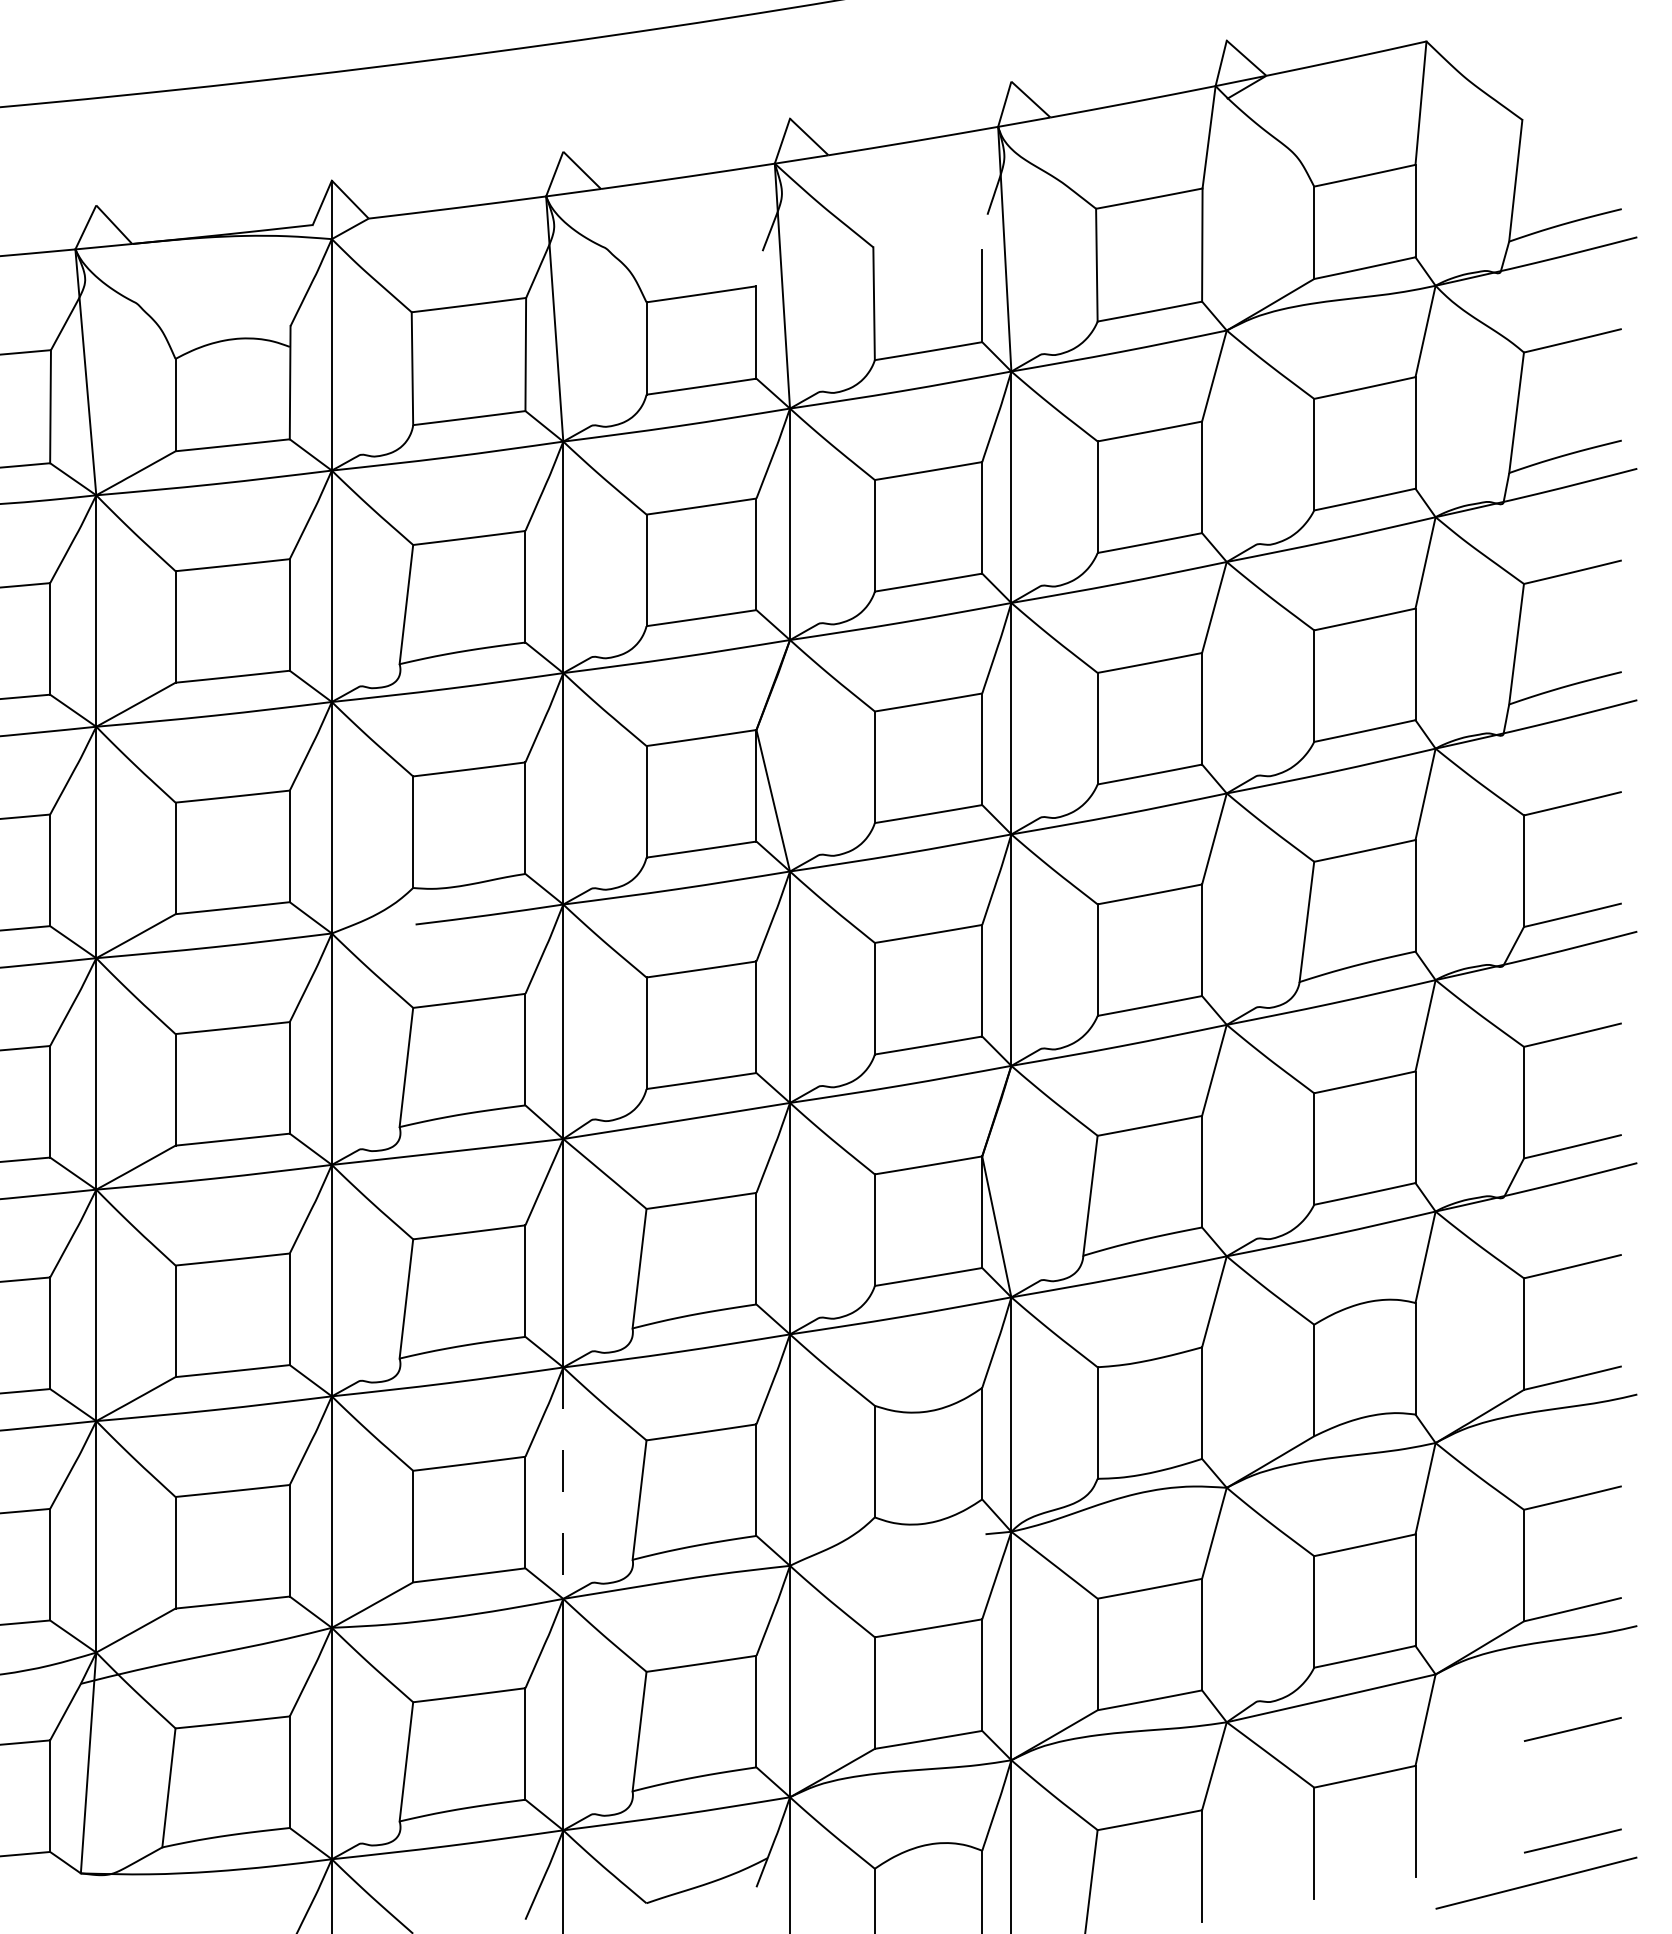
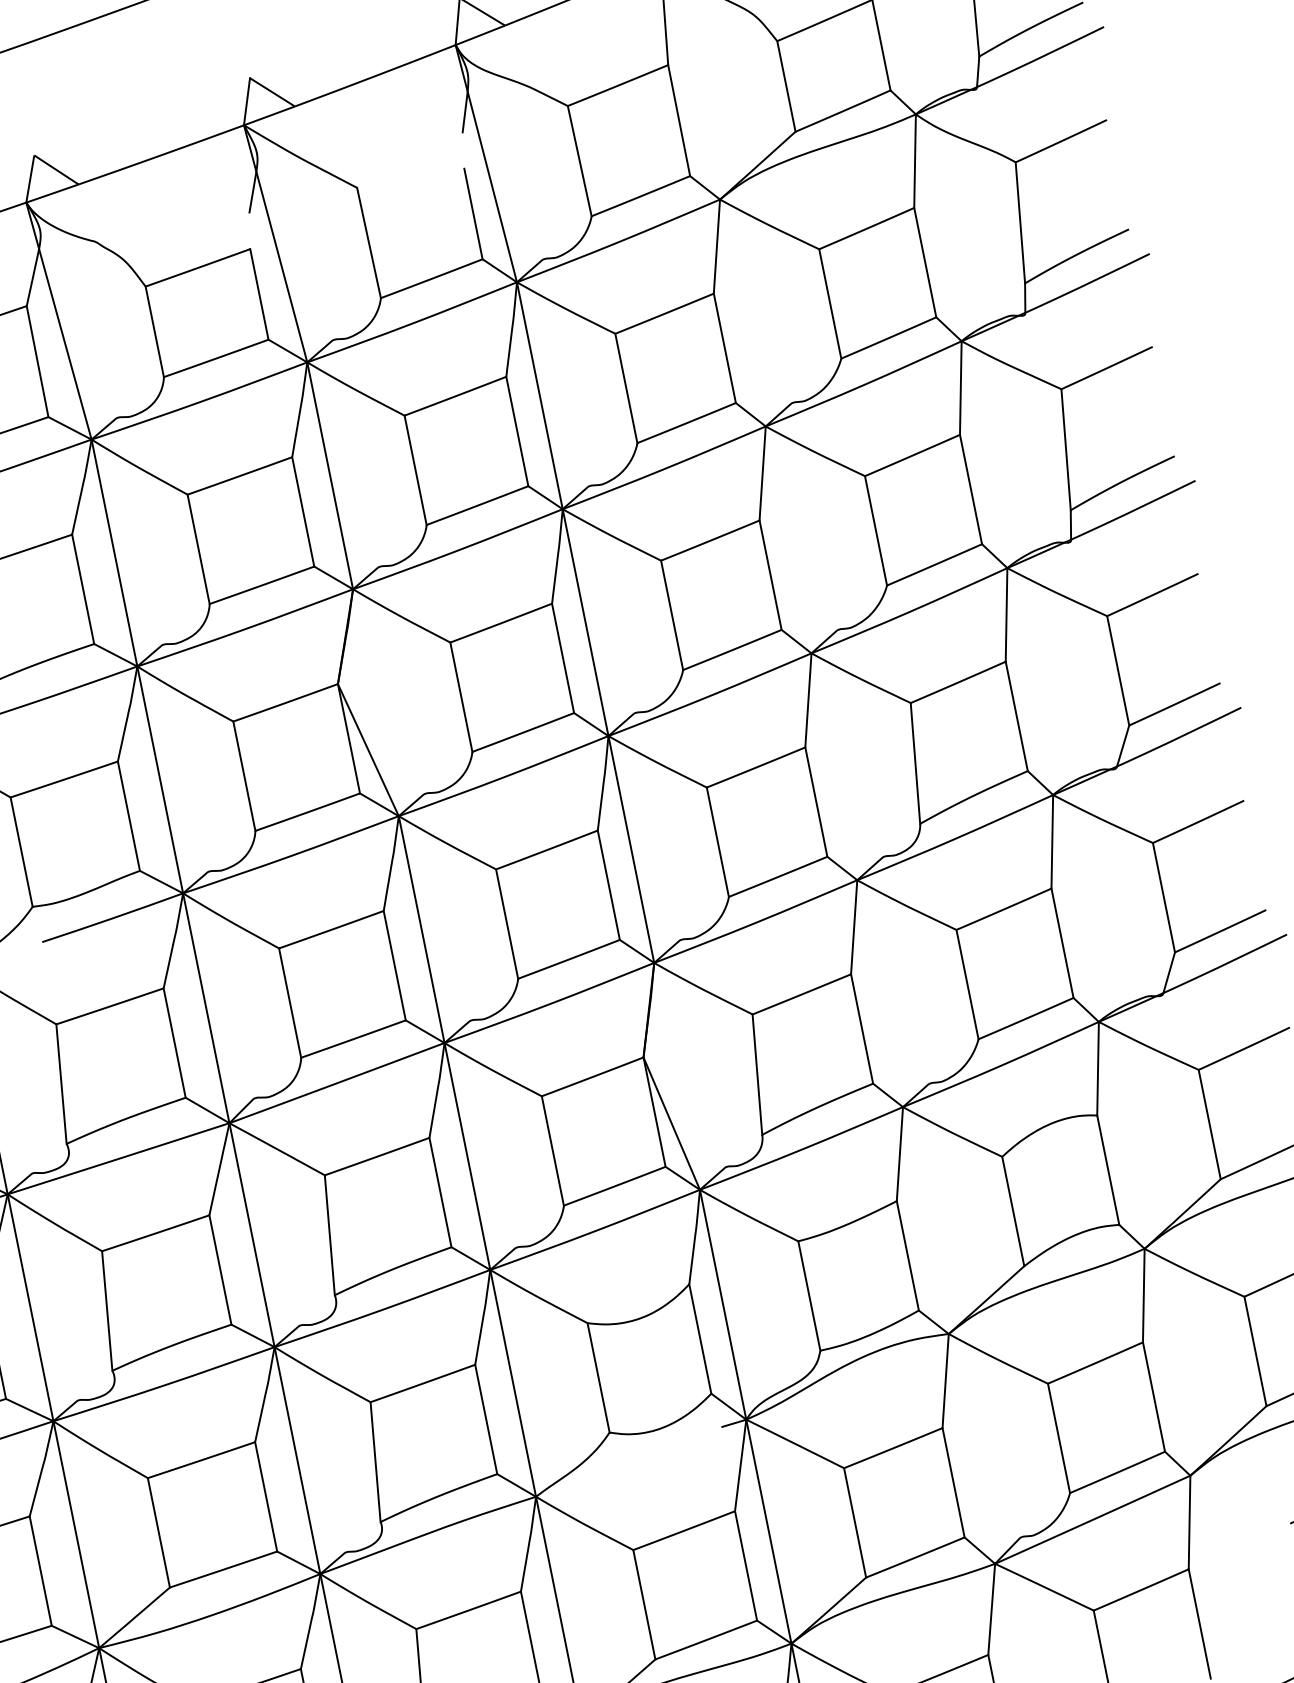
line: (563, 1483) -> (297, 1460), dashed -> solid

